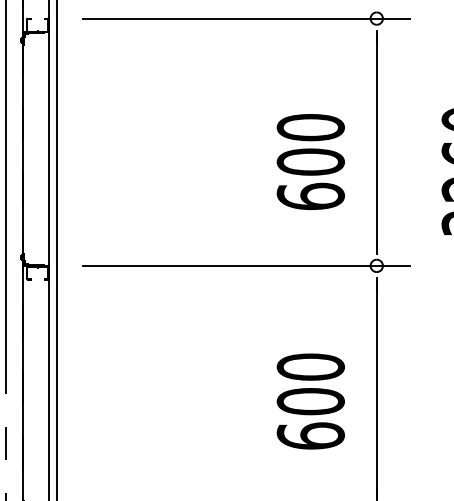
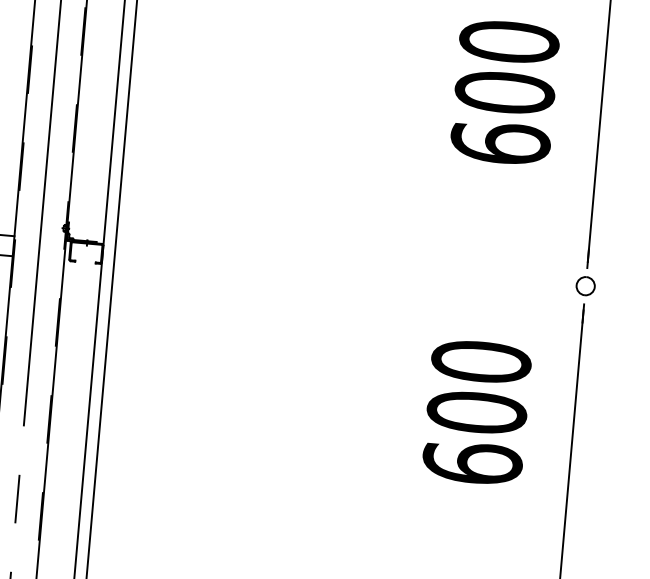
text: (310, 161) -> (504, 91), moved
line: (245, 265) -> (392, 268), removed
text: (310, 401) -> (476, 412), moved

